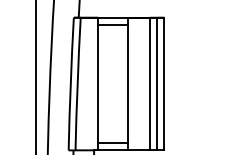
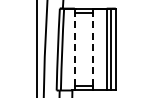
line: (97, 83) -> (74, 49), solid -> dashed
line: (128, 83) -> (93, 49), solid -> dashed

